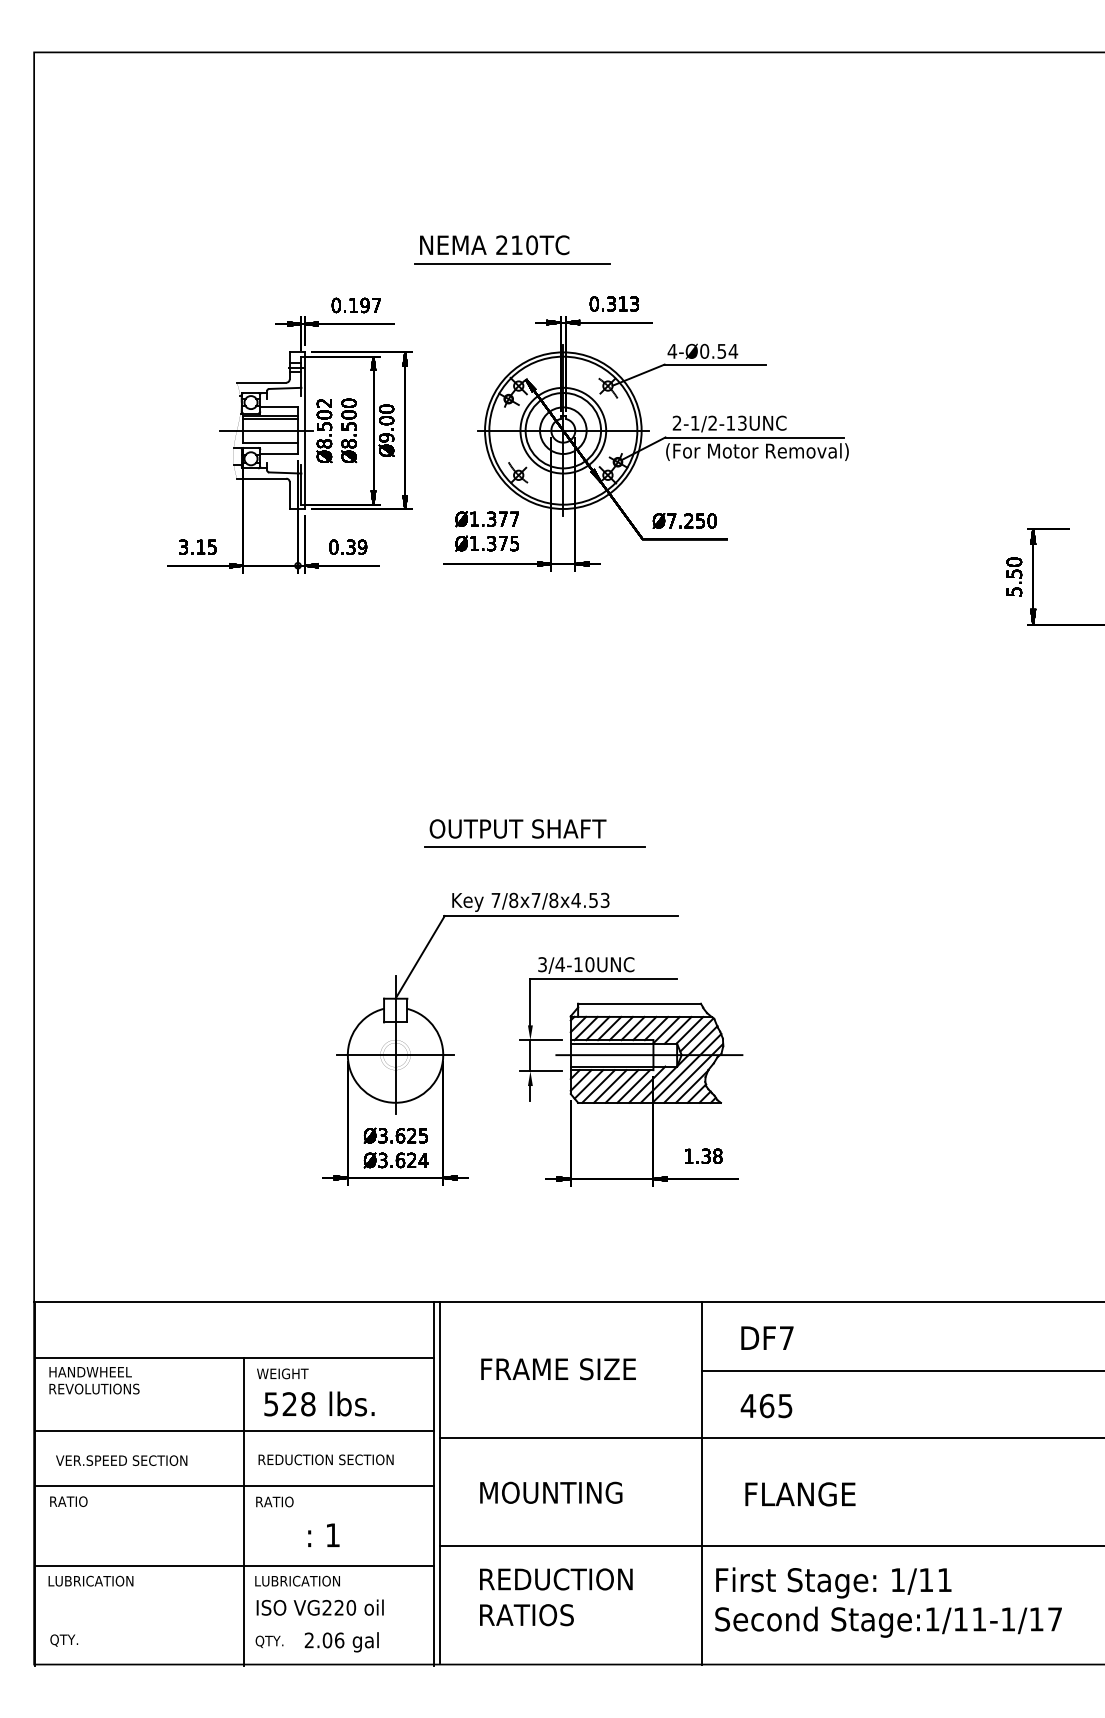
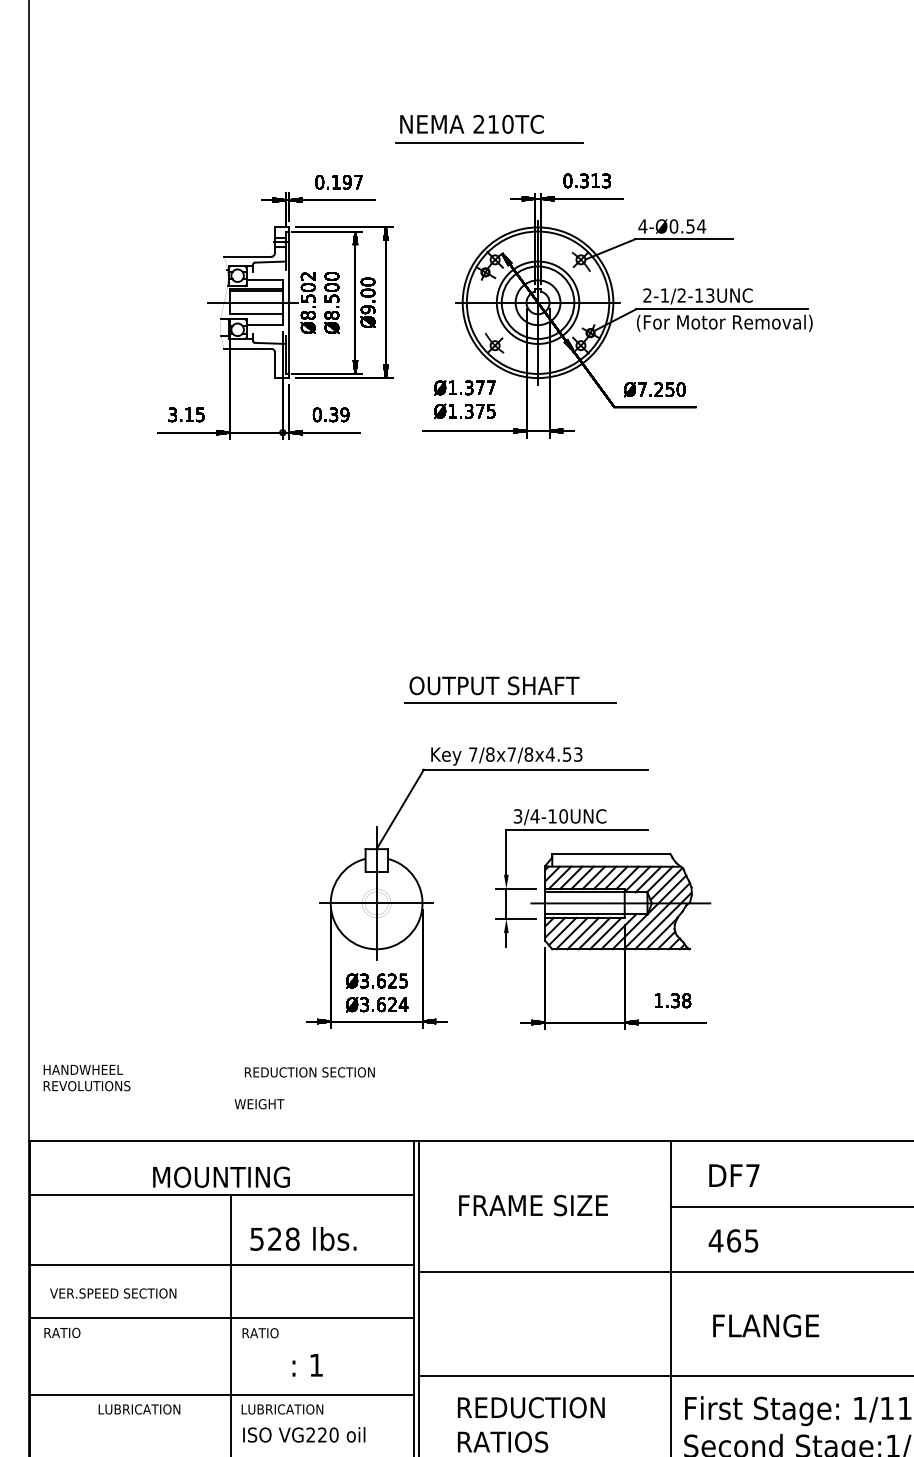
text: (282, 1373) -> (259, 1103), moved
text: (94, 1380) -> (87, 1077), moved
text: (325, 1459) -> (309, 1072), moved
text: (551, 1492) -> (221, 1176), moved
text: (90, 1580) -> (139, 1408), moved

